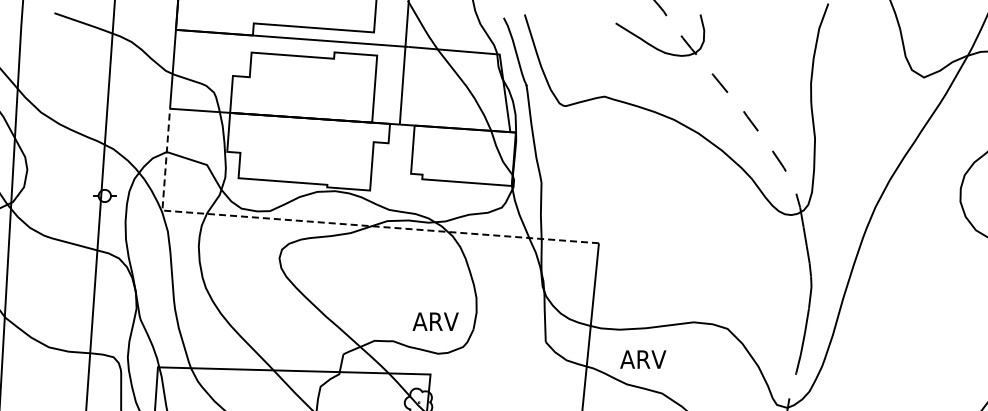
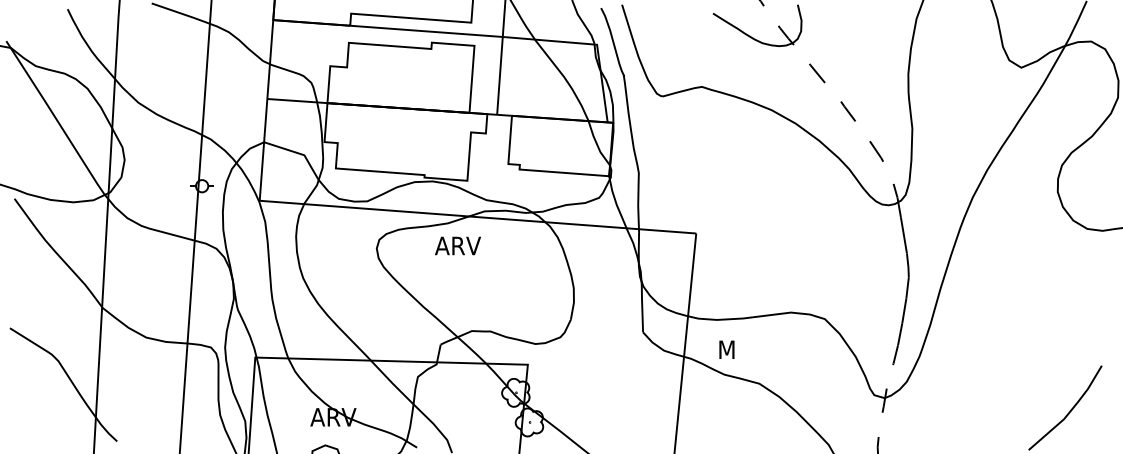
line: (329, 223) -> (426, 213), dashed -> solid
text: (435, 321) -> (457, 245), moved
text: (643, 359) -> (740, 349), ARV -> M

